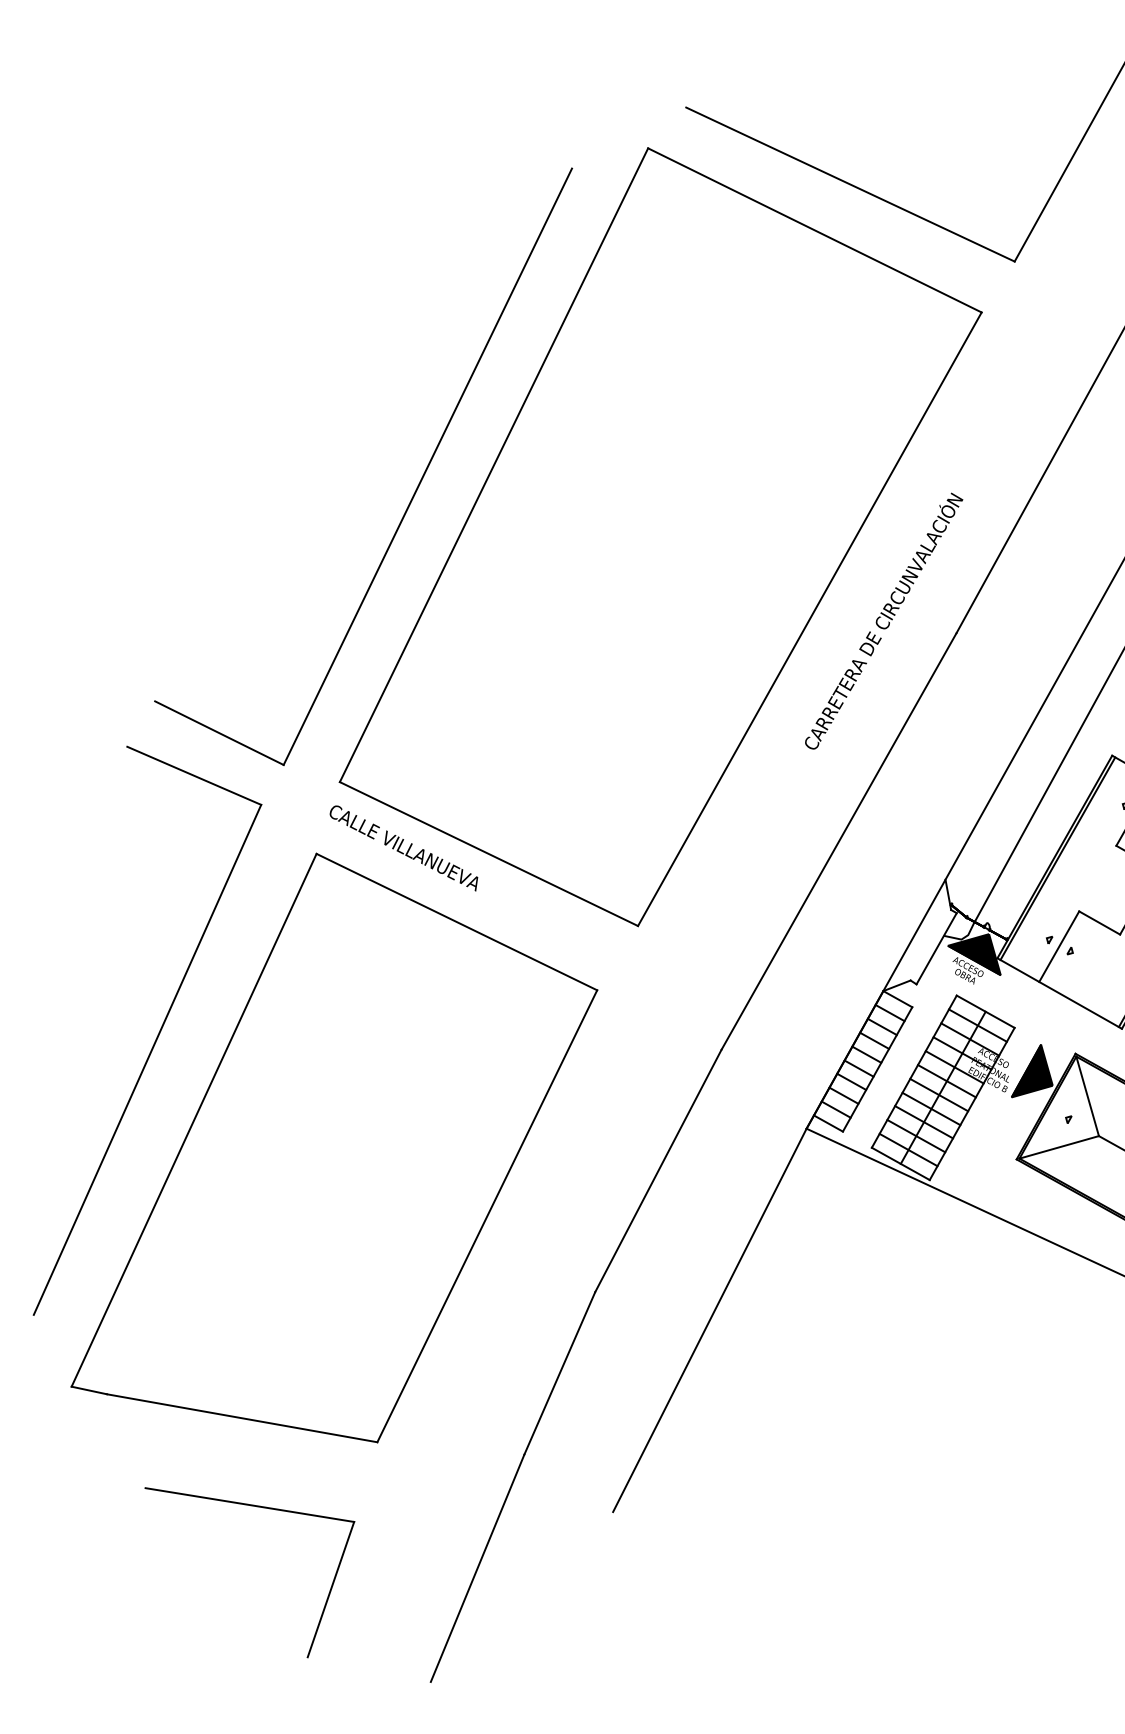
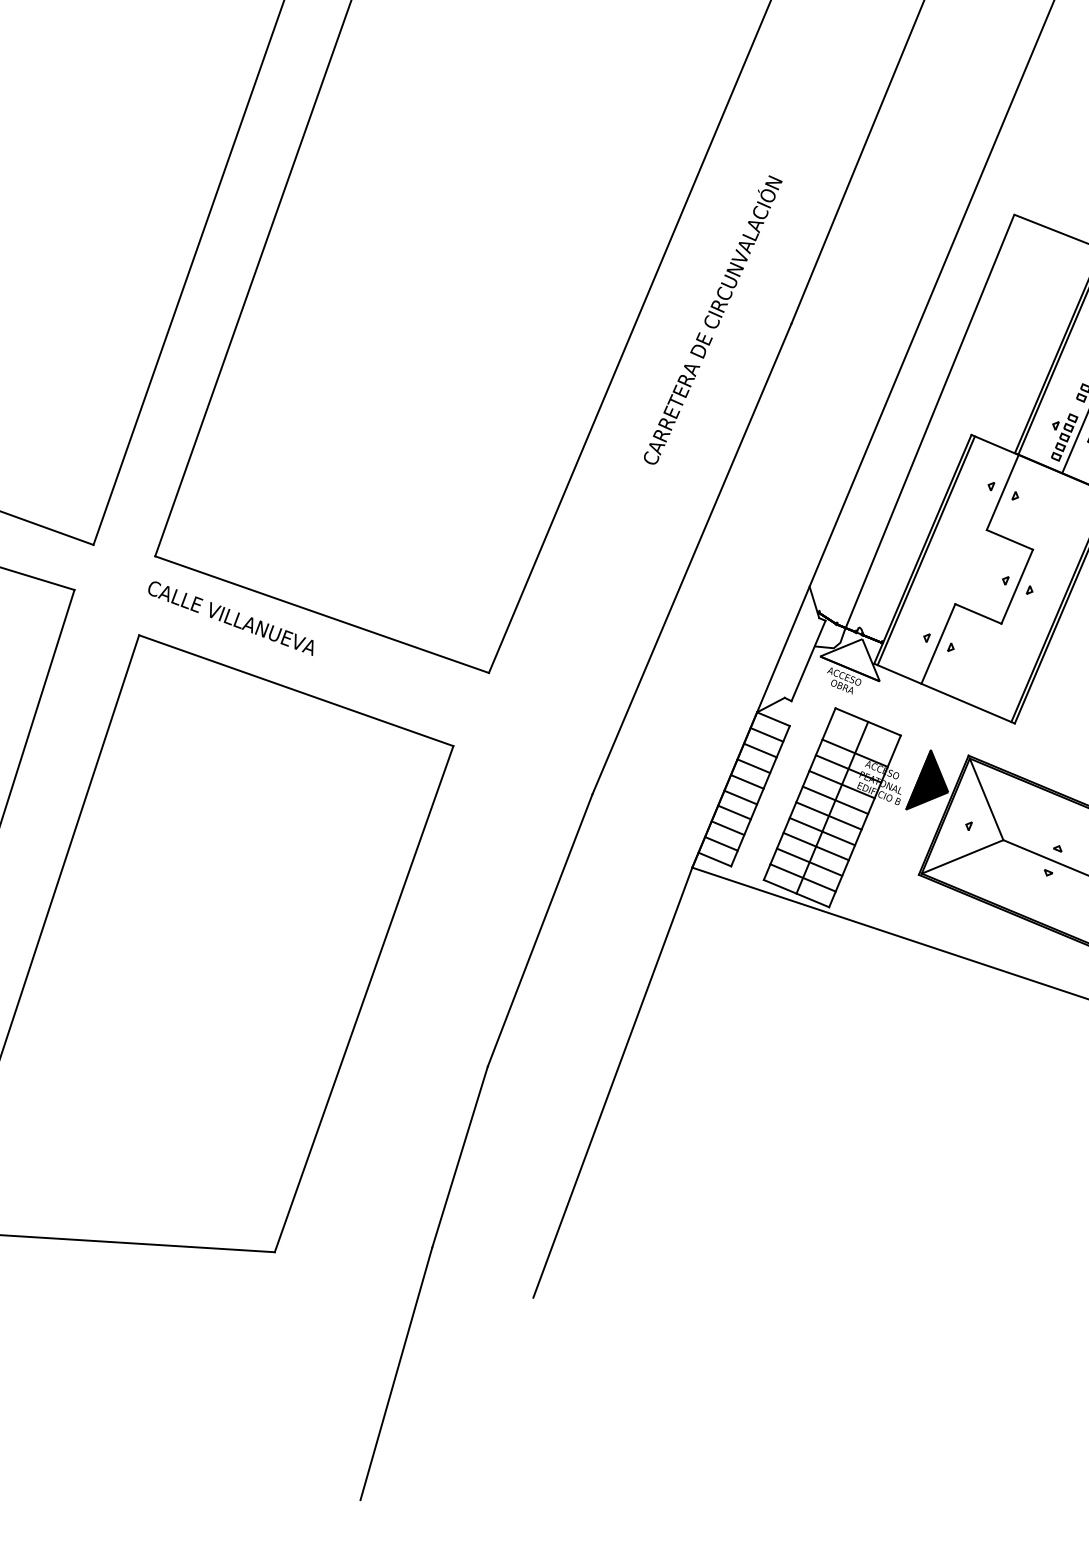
fill: (973, 954) -> (848, 662), removed
line: (977, 1025) -> (861, 737), removed
part: (257, 1507) -> (155, 1335), removed

